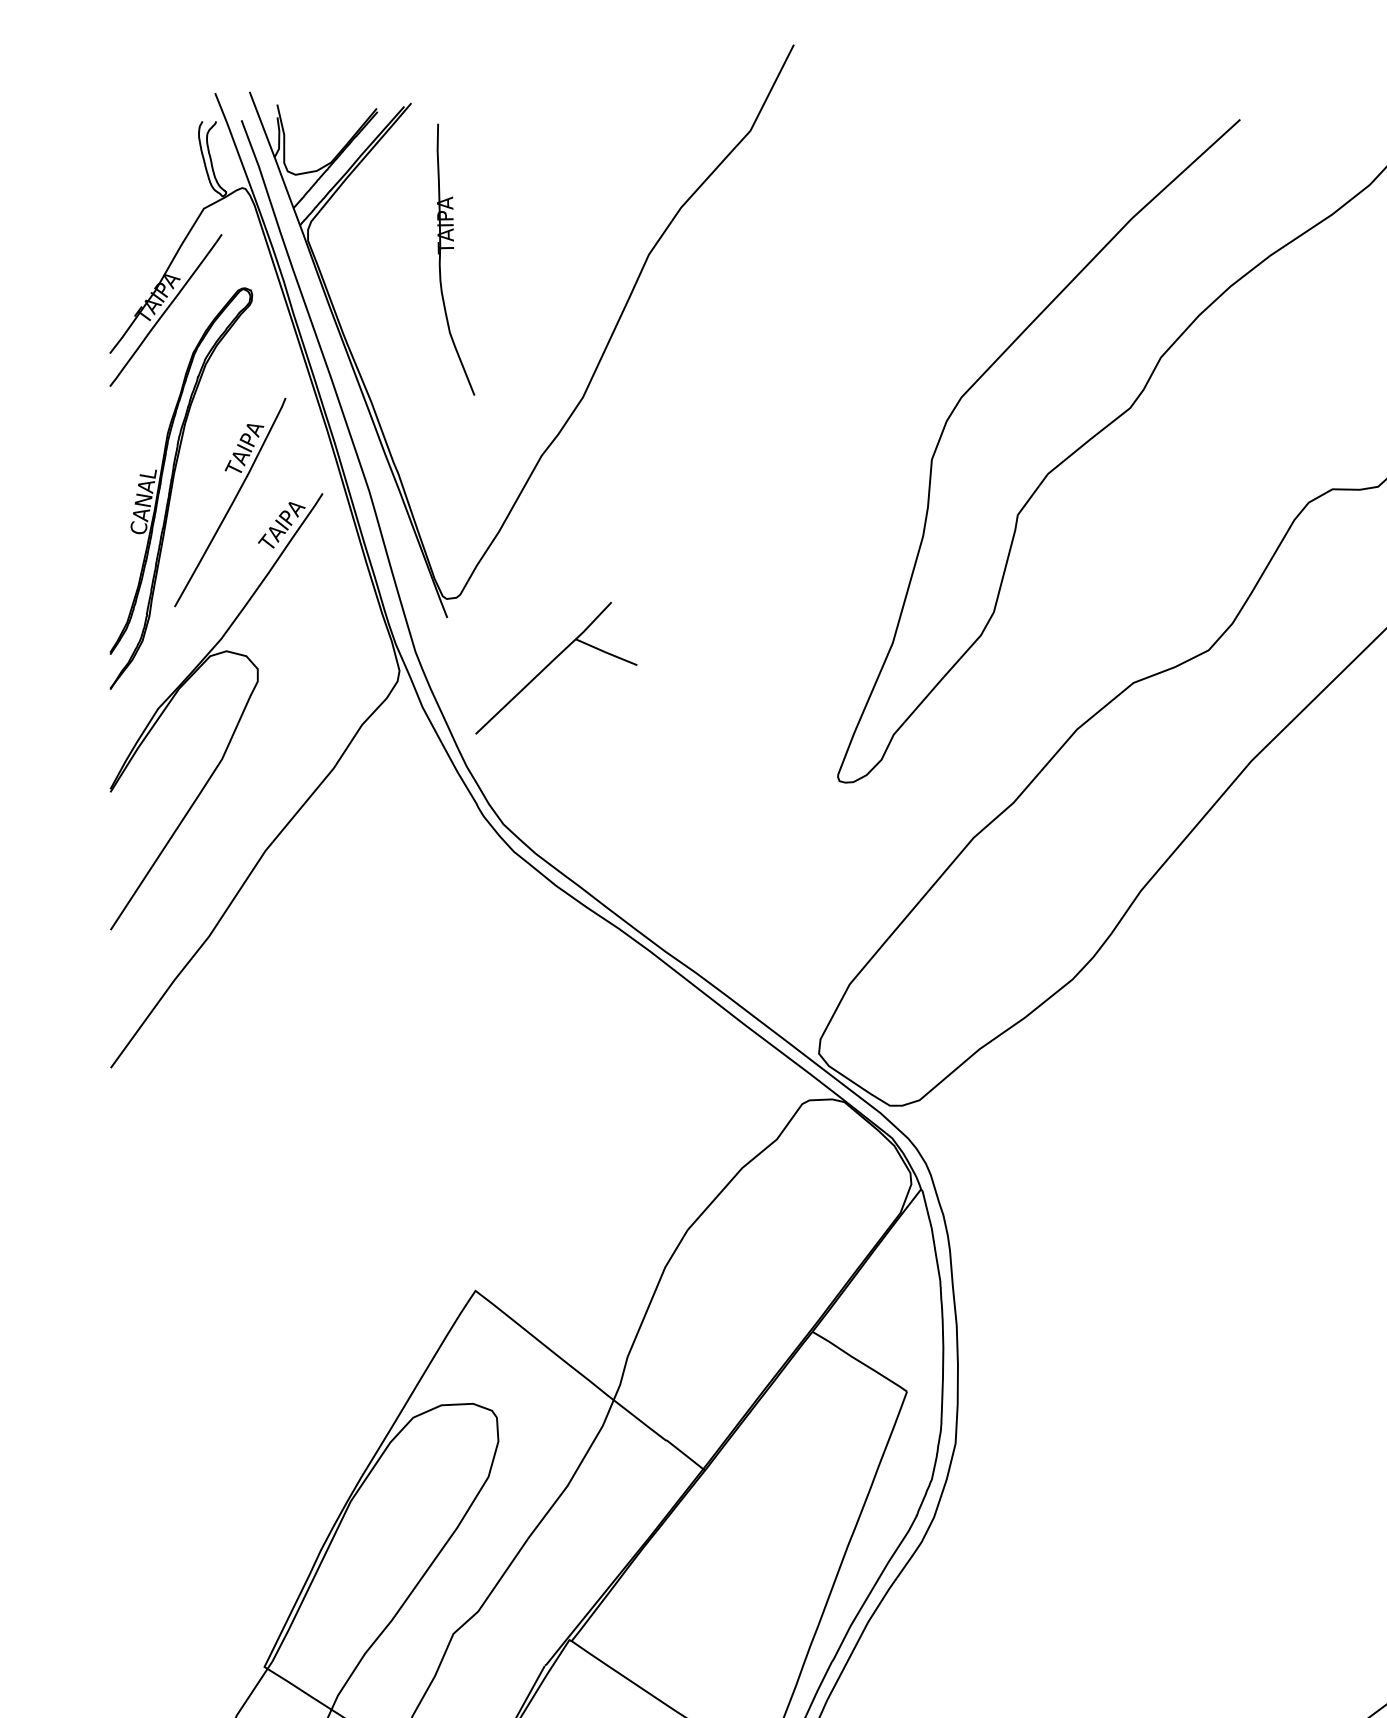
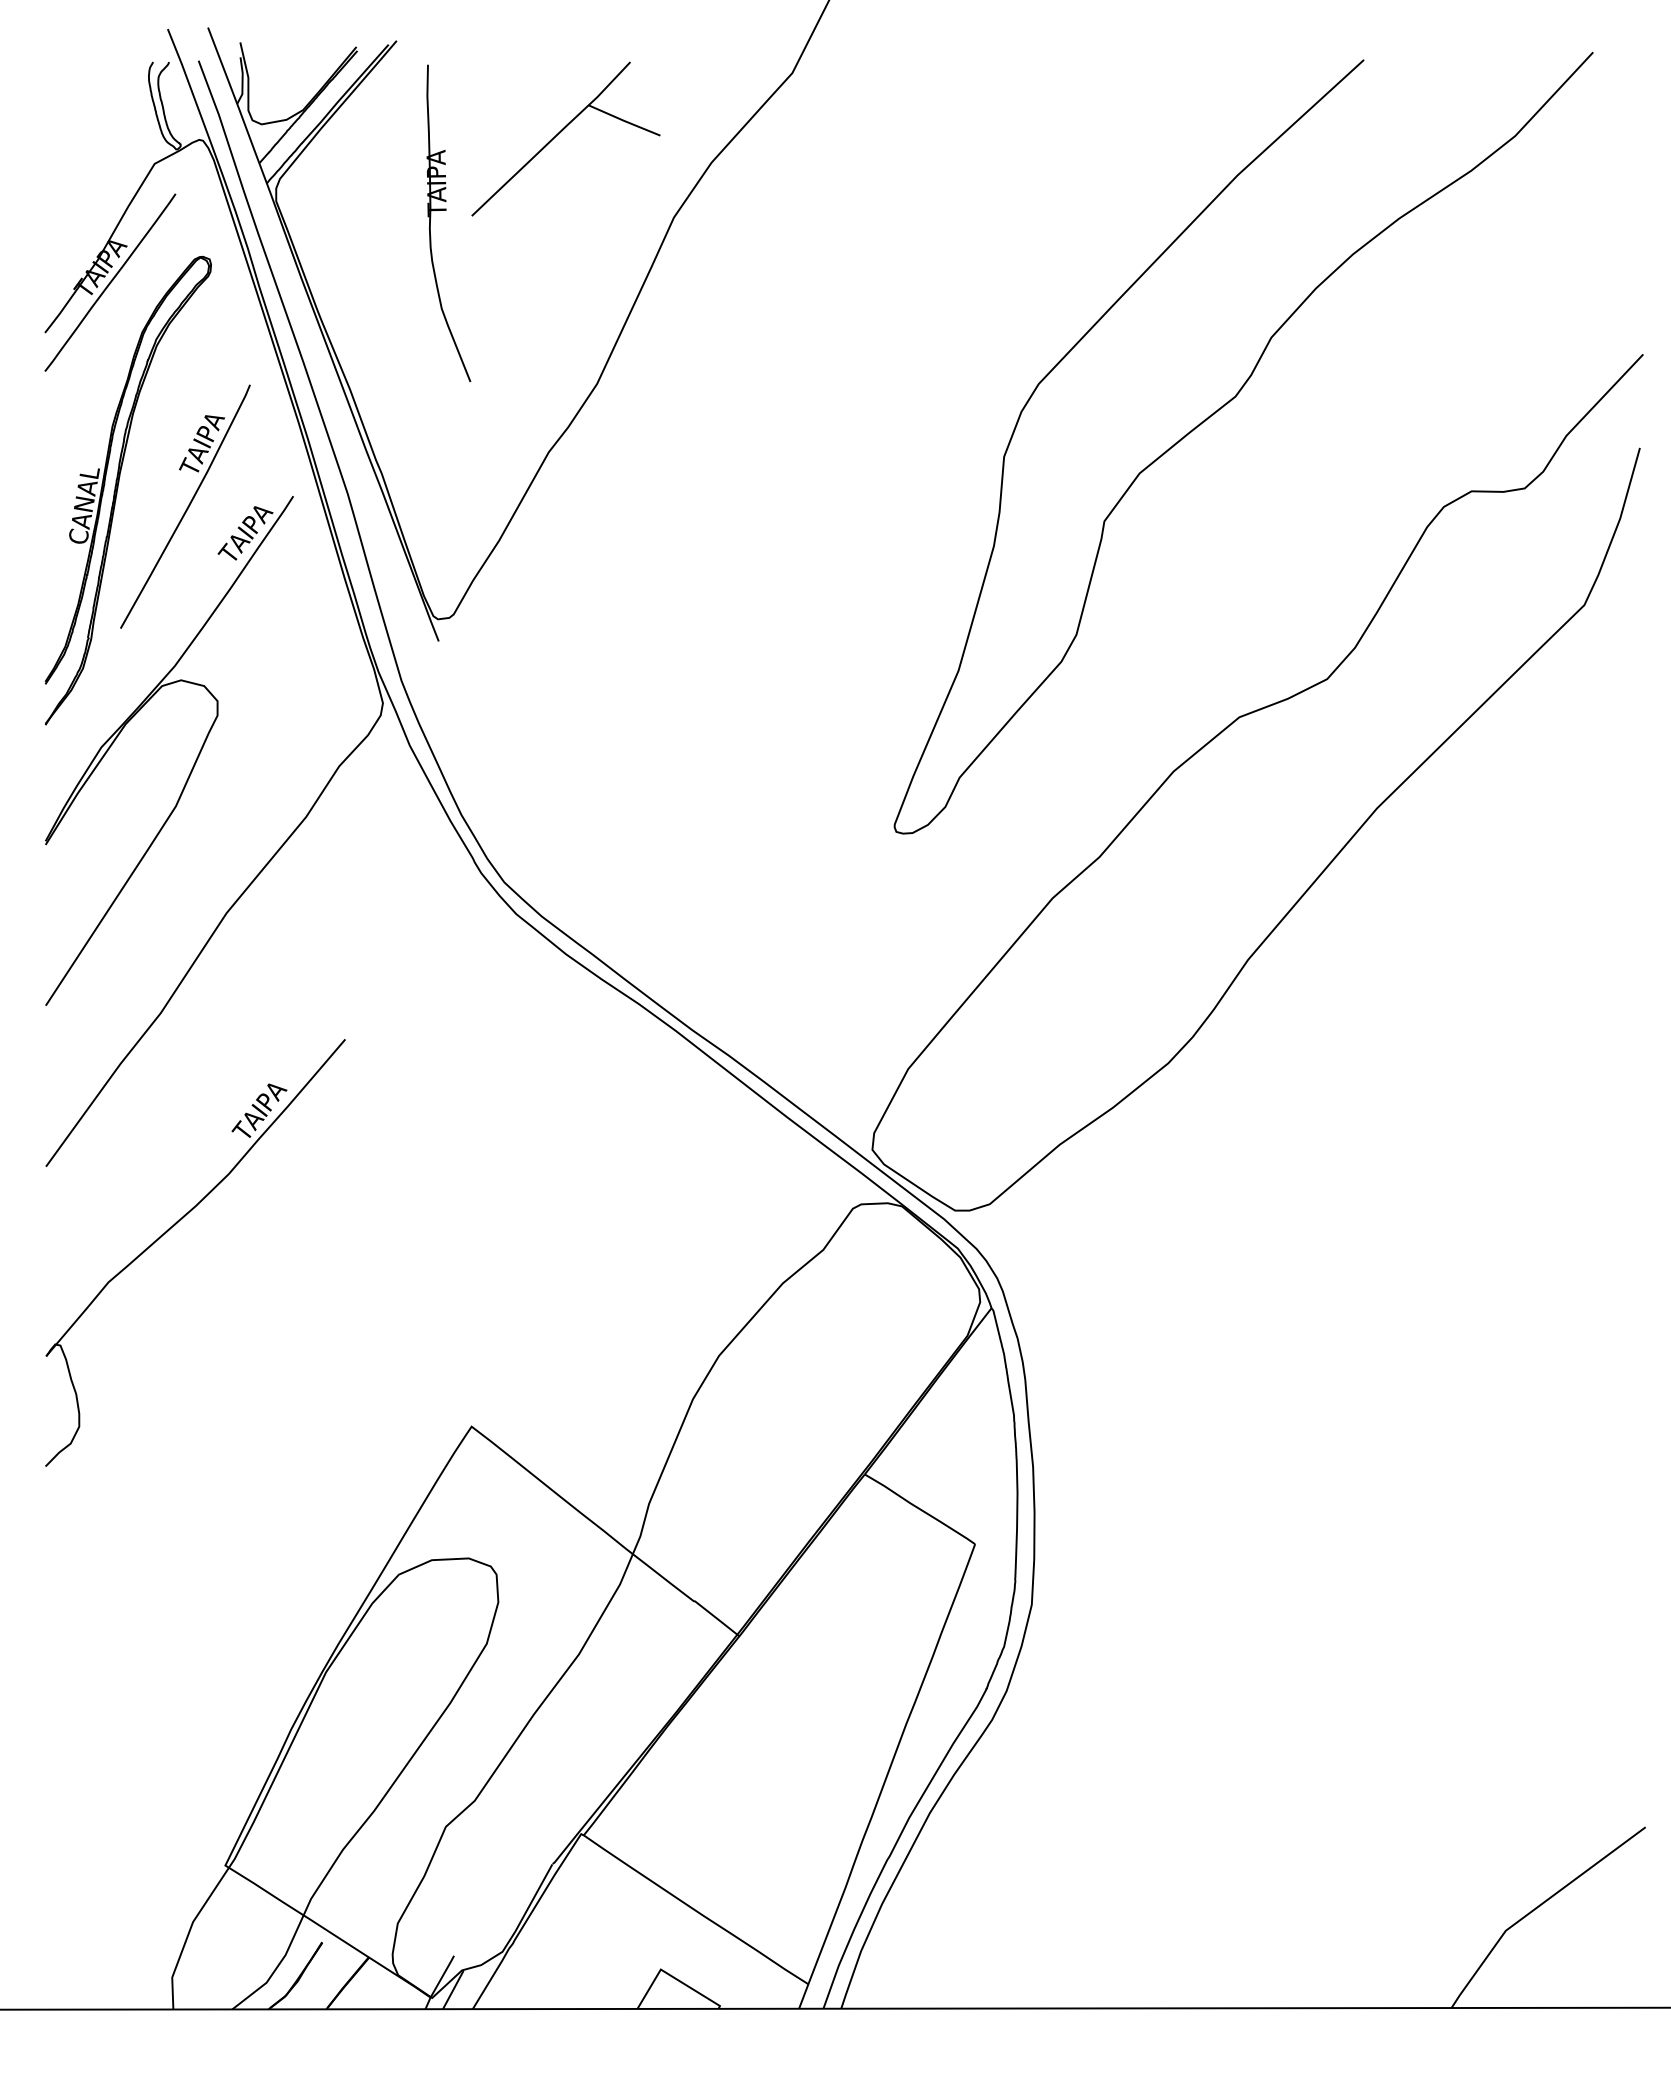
part: (551, 663) -> (560, 133), moved
part: (220, 1119) -> (174, 1226), added

